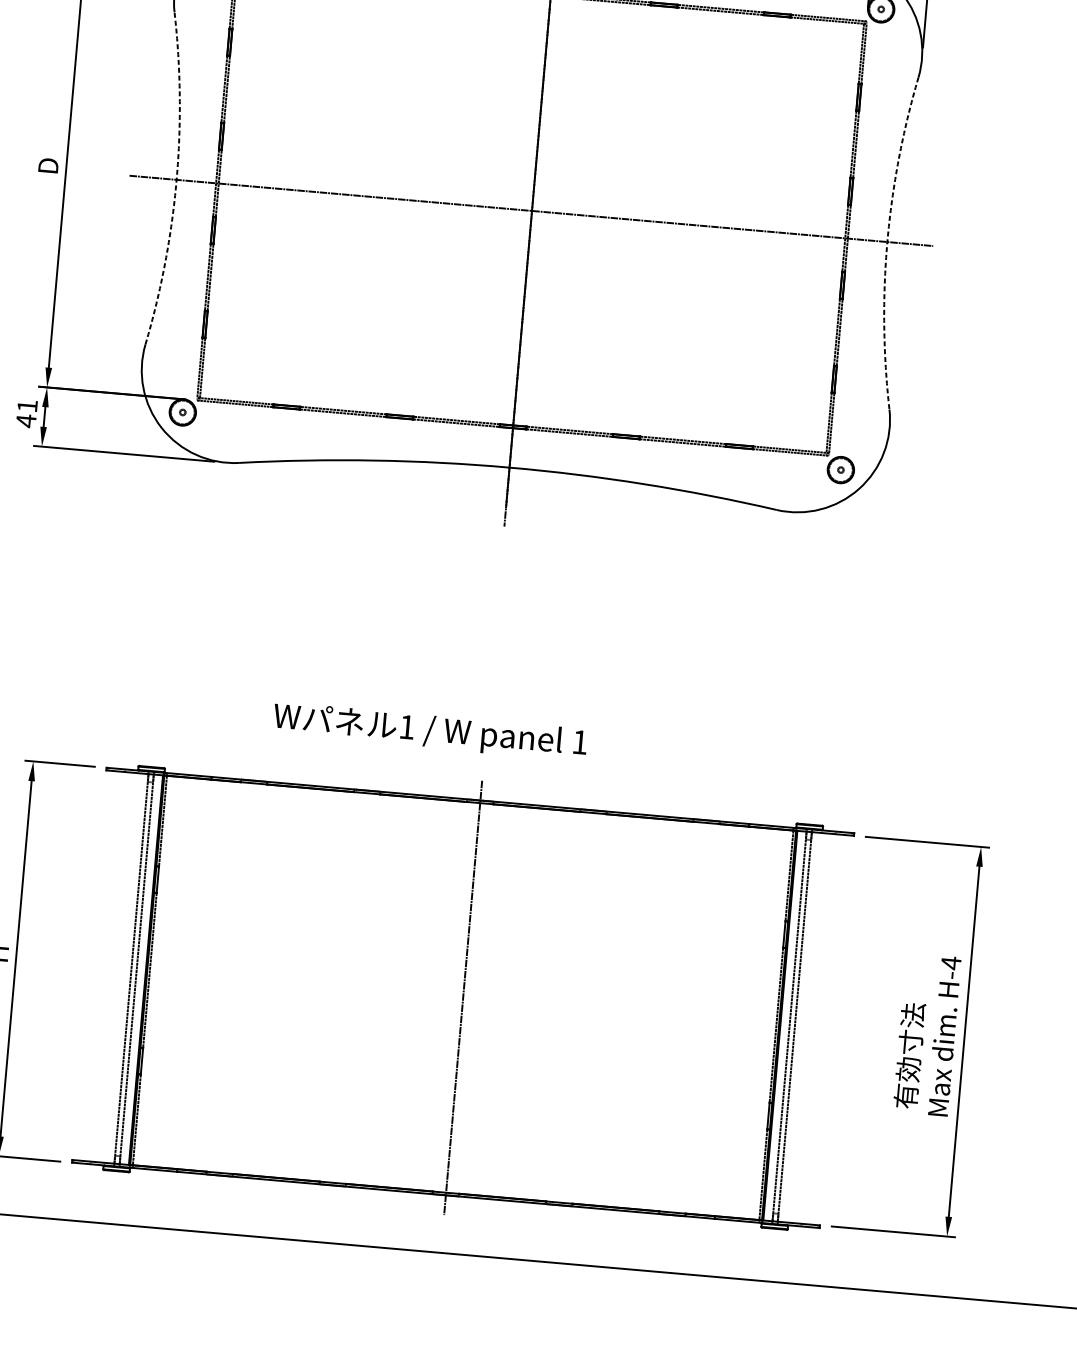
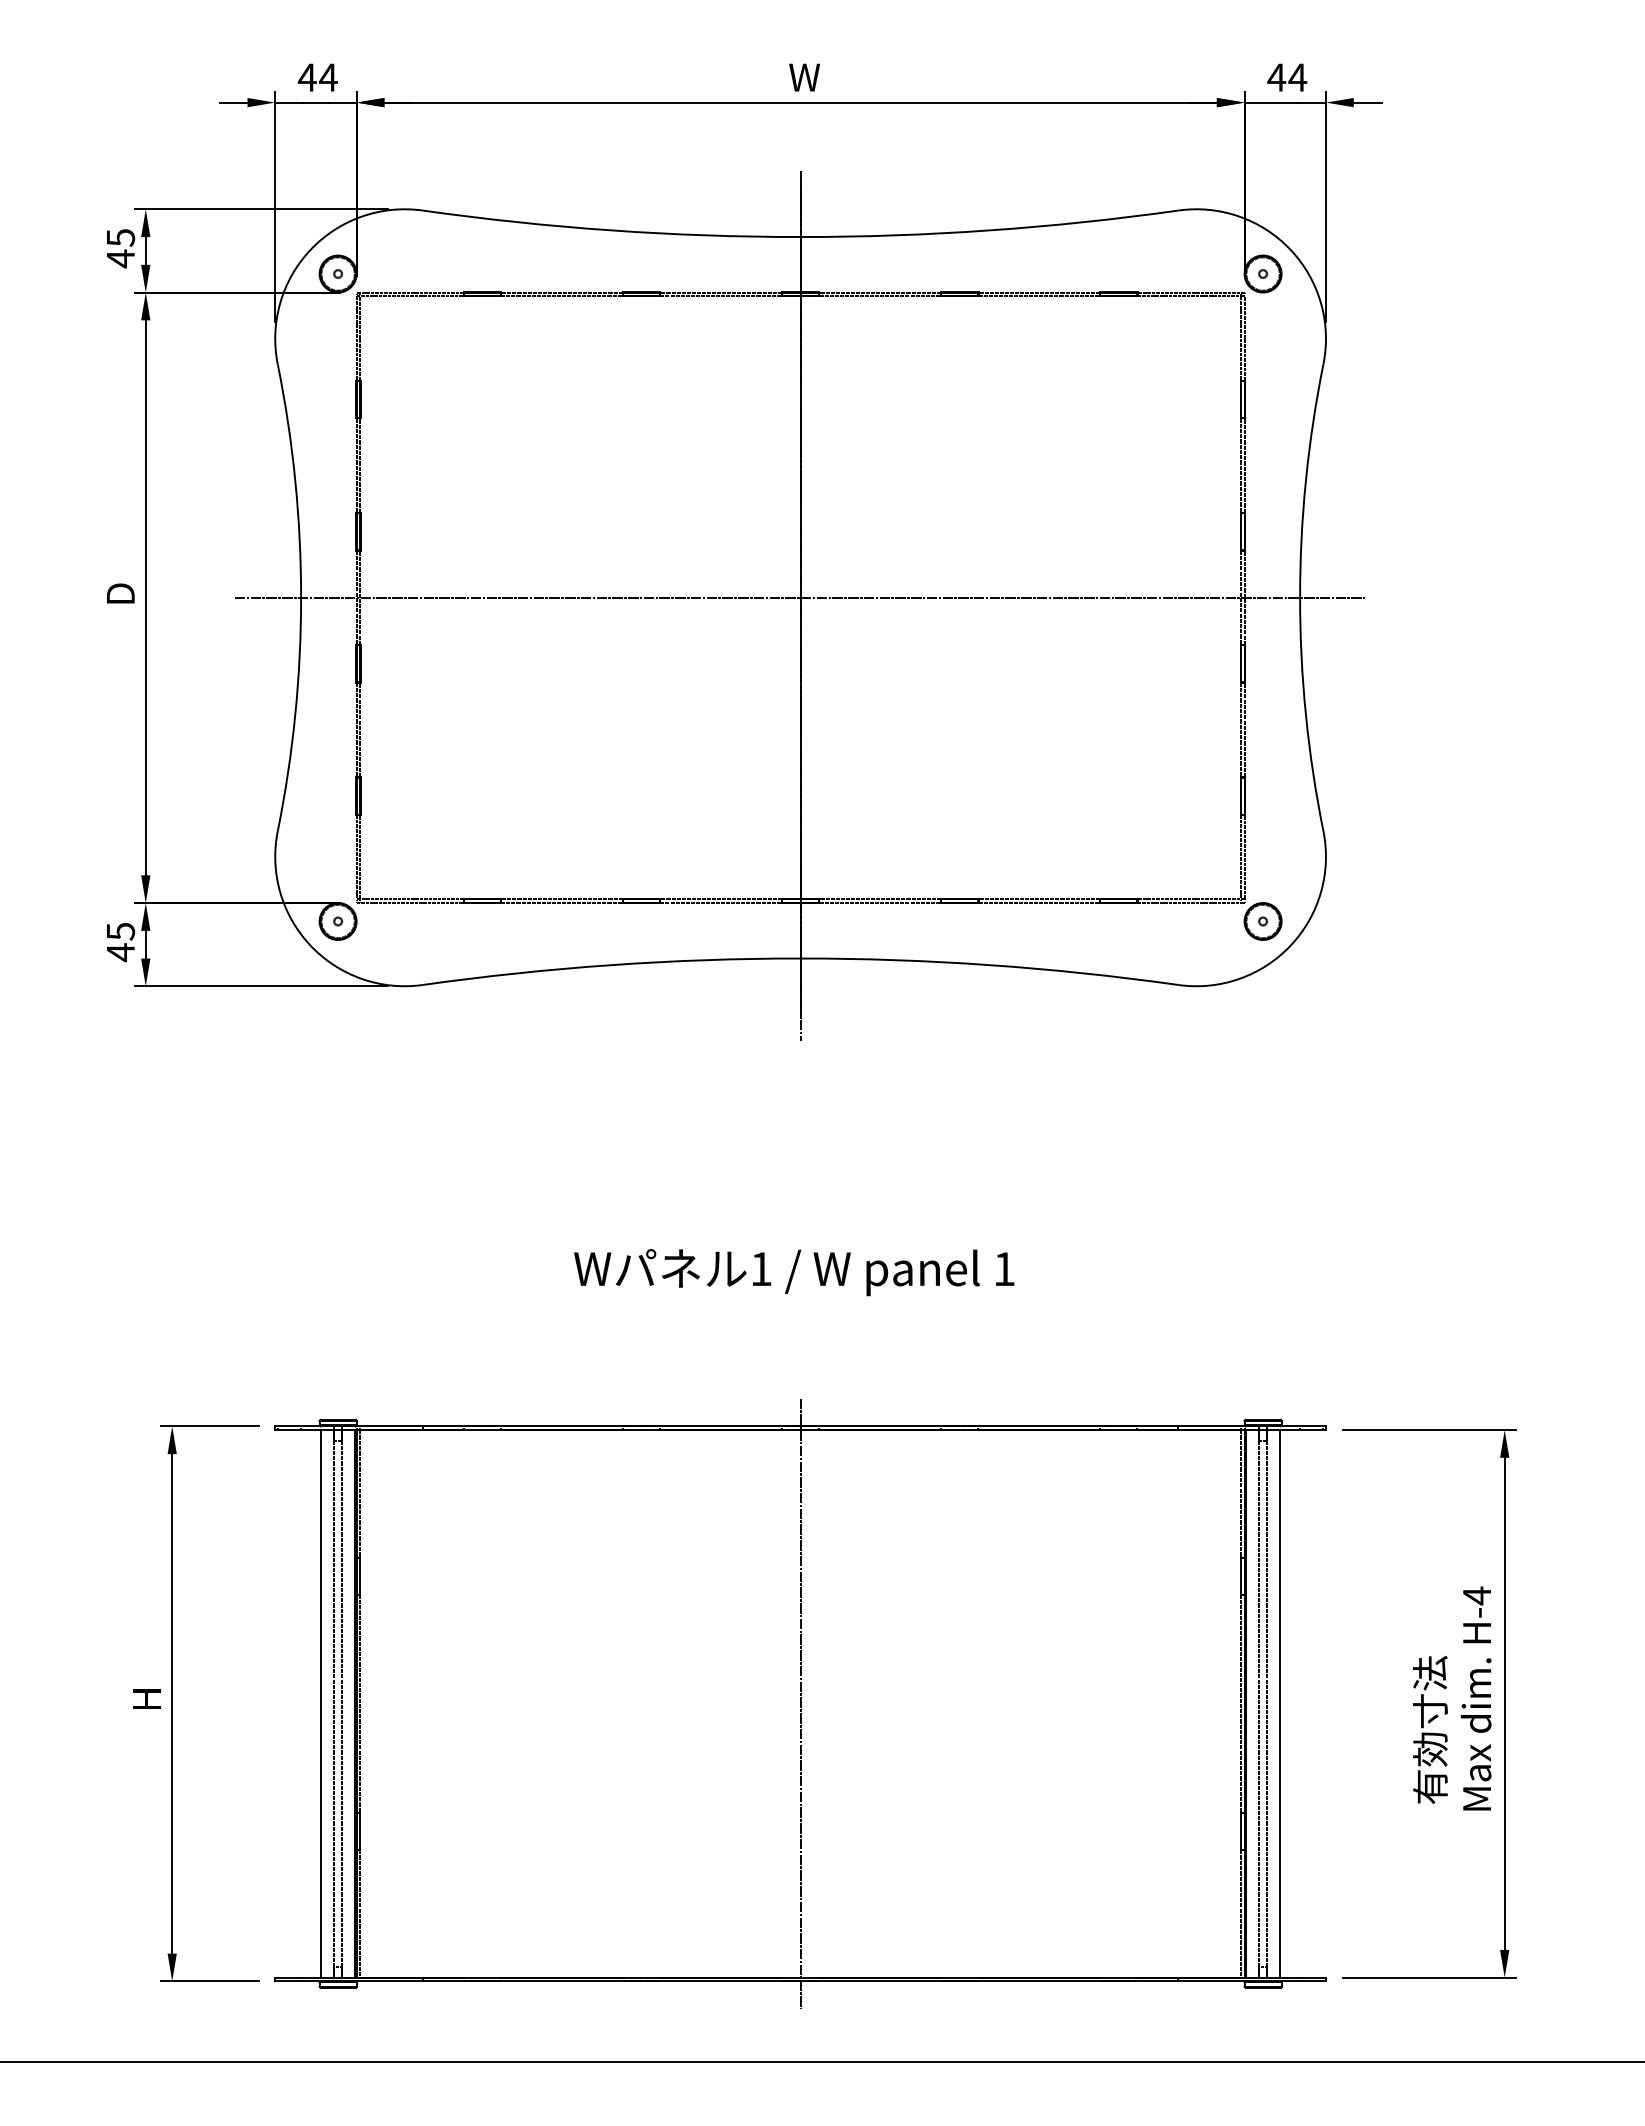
arc: (176, 179) -> (301, 597), dashed -> solid
arc: (887, 241) -> (1300, 597), dashed -> solid
text: (28, 406) -> (121, 931), 41 -> 45
text: (430, 731) -> (794, 1272), moved
line: (122, 967) -> (321, 1703), added
line: (803, 1027) -> (1279, 1703), added

